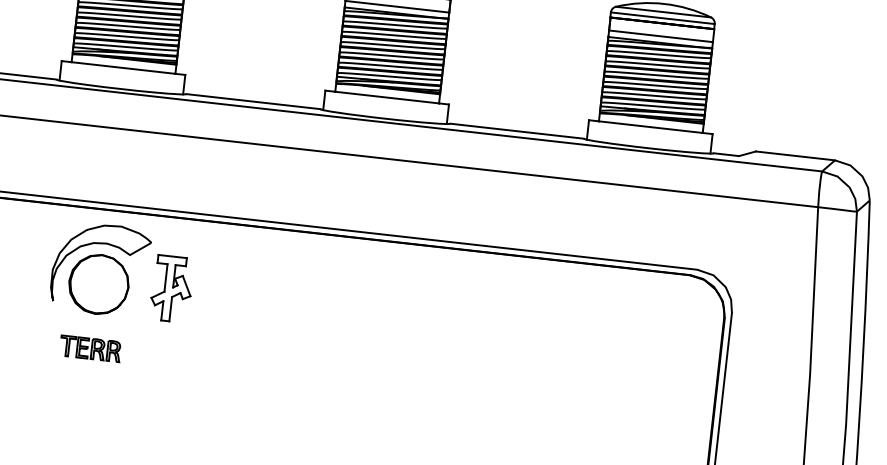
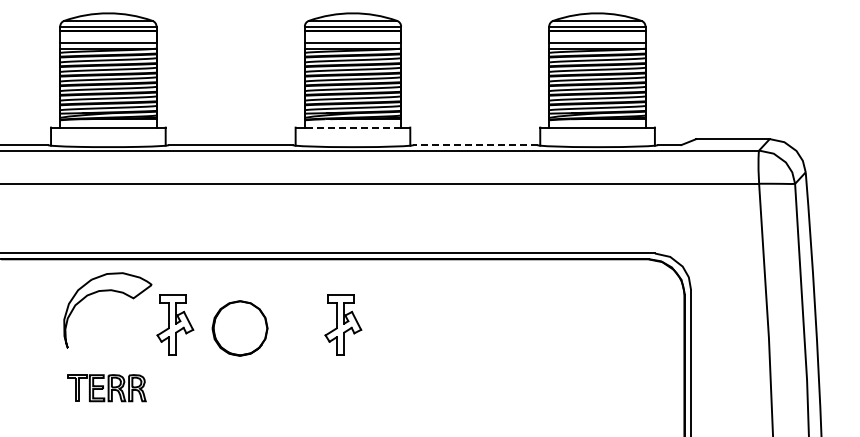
line: (386, 97) -> (352, 127), solid -> dashed
line: (516, 131) -> (474, 145), solid -> dashed
part: (98, 284) -> (239, 328), moved
part: (353, 308) -> (343, 324), added
part: (89, 348) -> (106, 388), size x1.4

